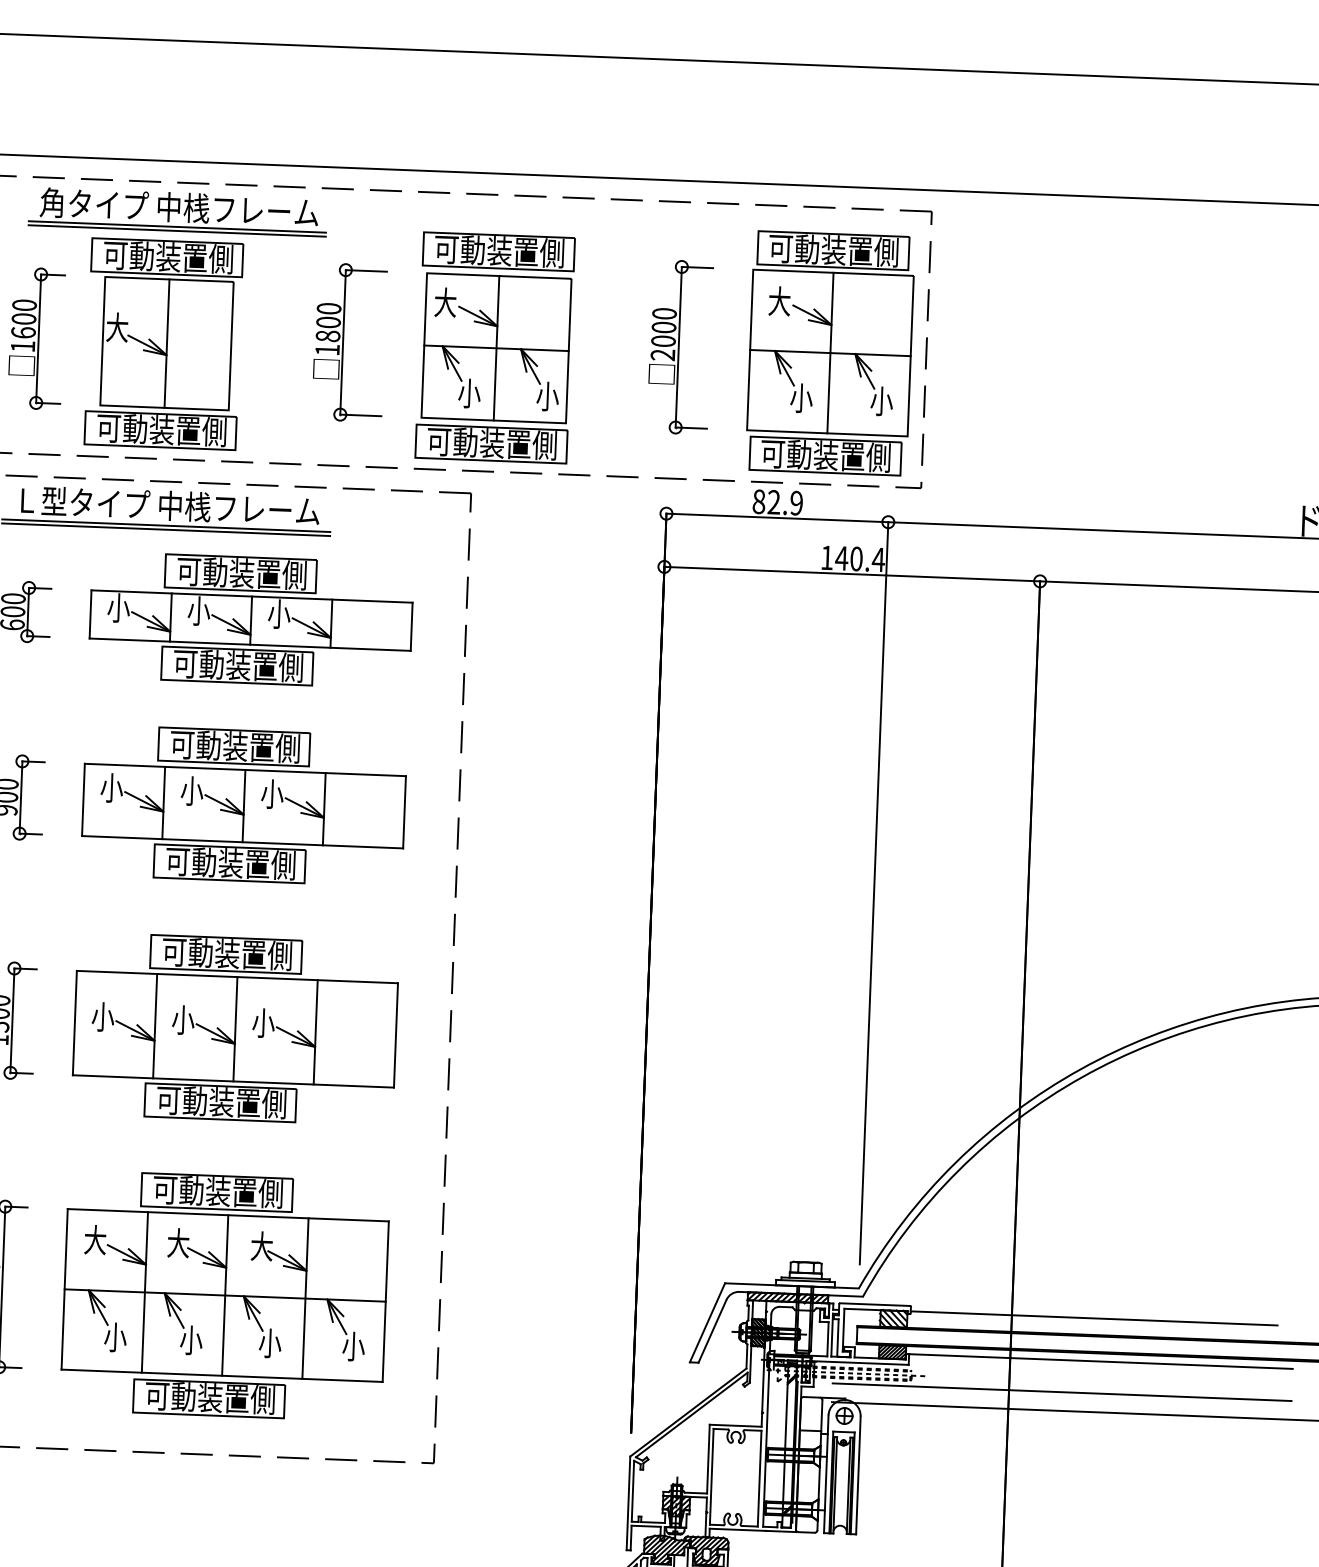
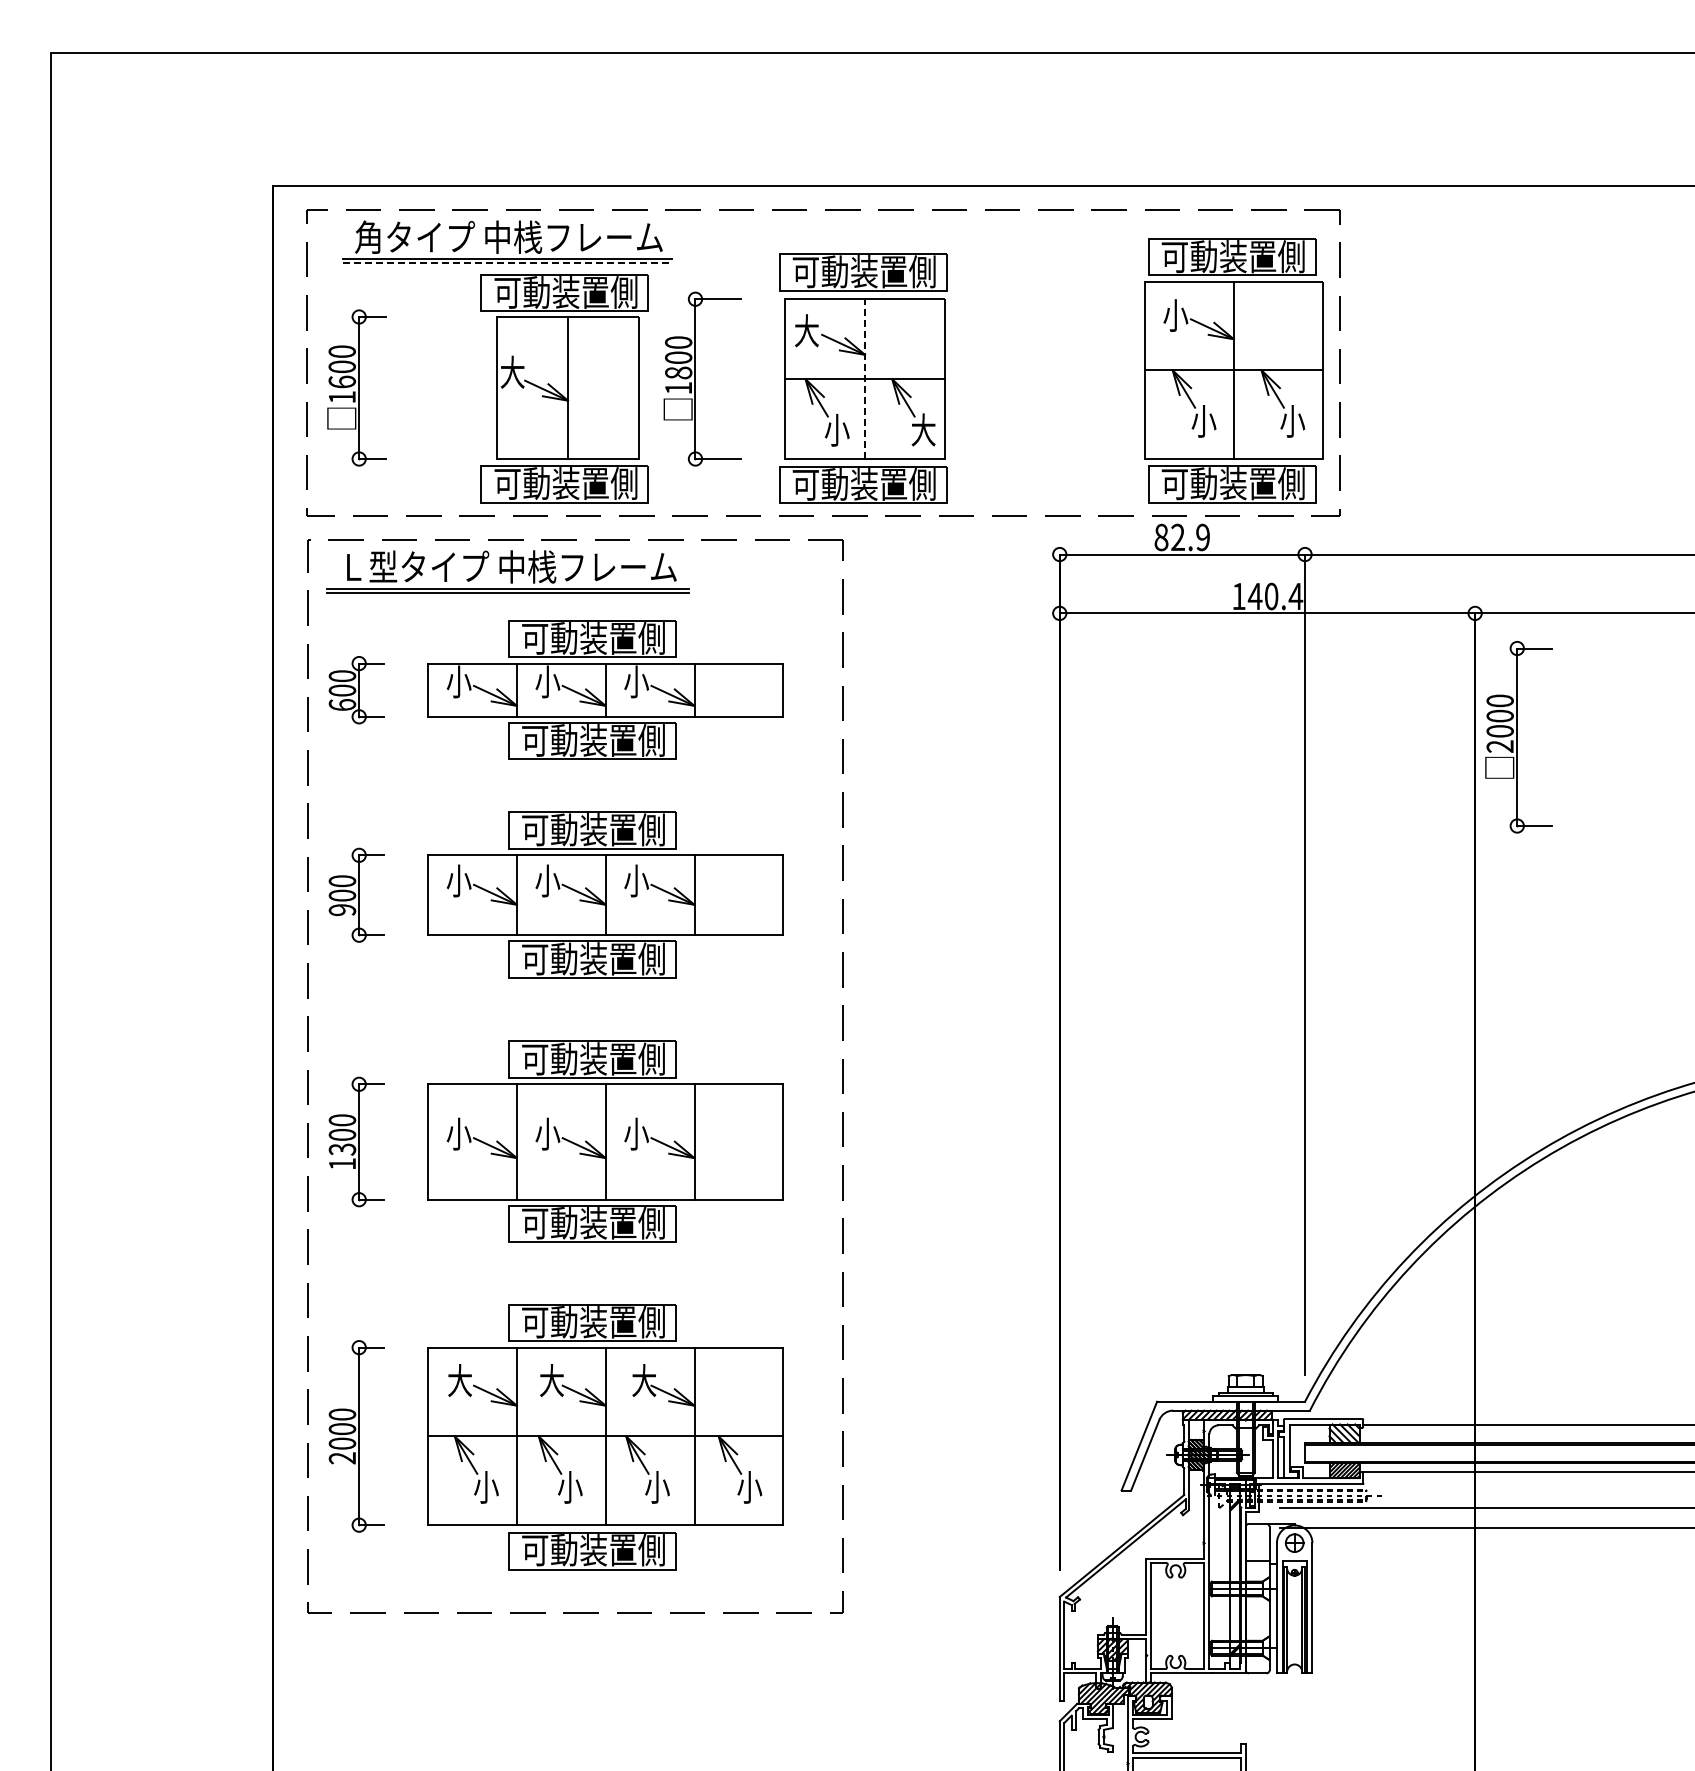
line: (178, 231) -> (508, 263), solid -> dashed
text: (779, 300) -> (1175, 314), 大 -> 小
part: (163, 343) -> (564, 388), moved
part: (679, 347) -> (1518, 737), moved
line: (496, 348) -> (865, 379), solid -> dashed
text: (547, 395) -> (923, 429), 小 -> 大

